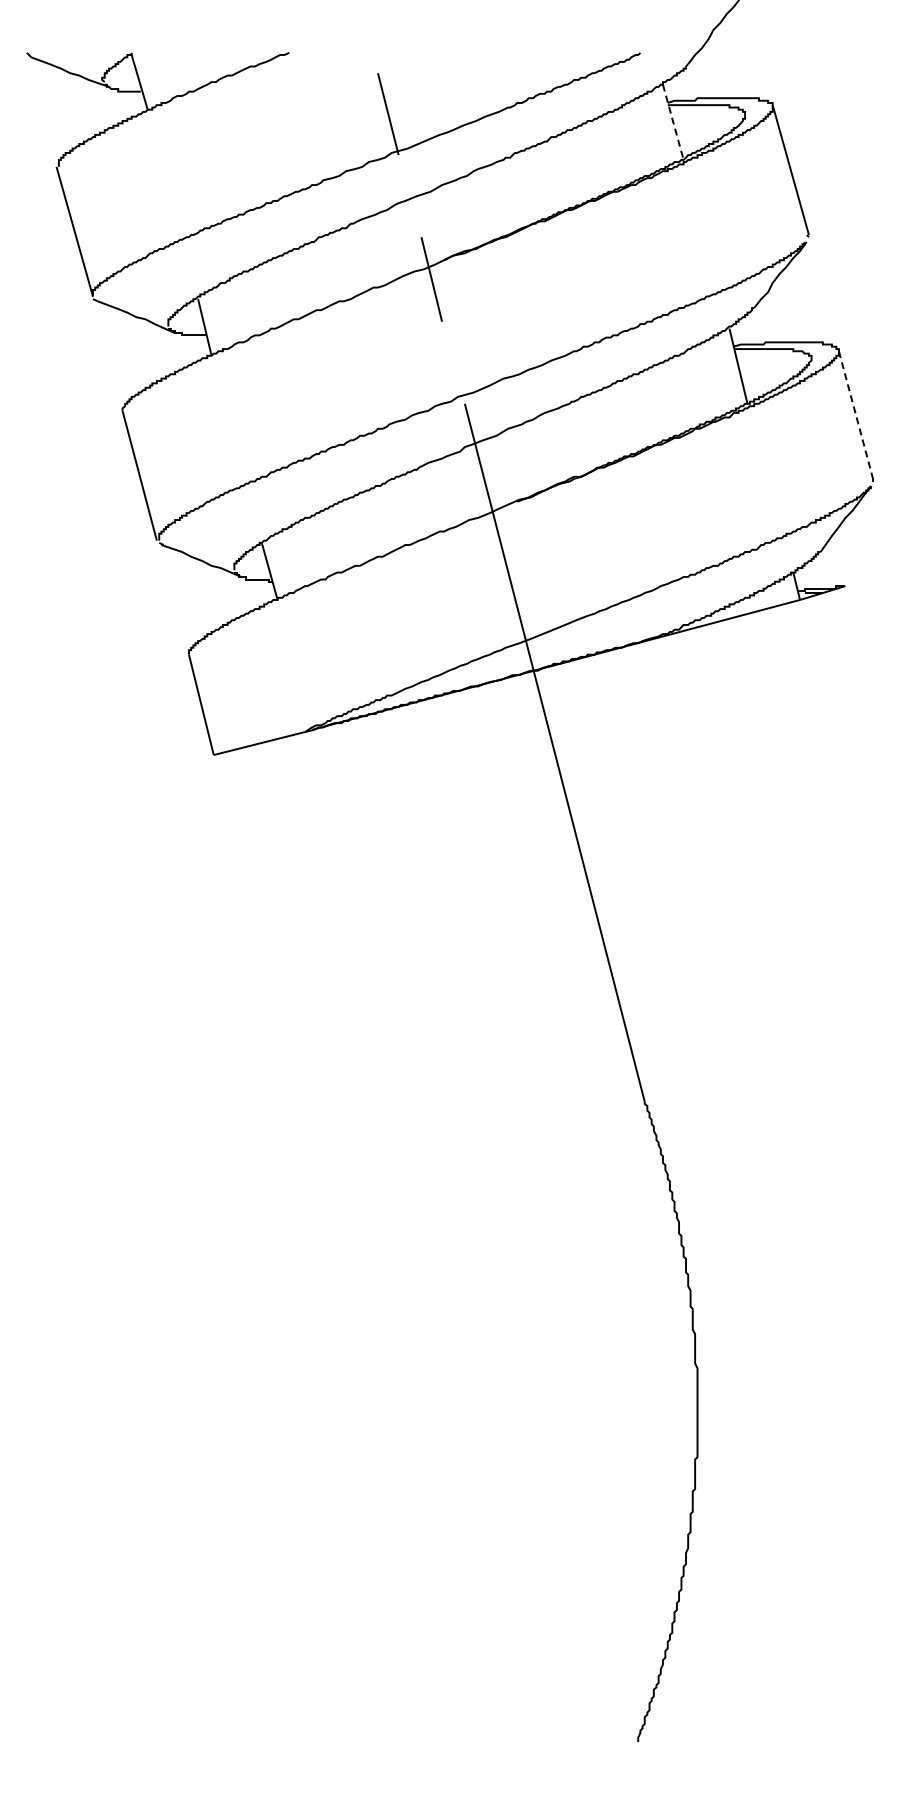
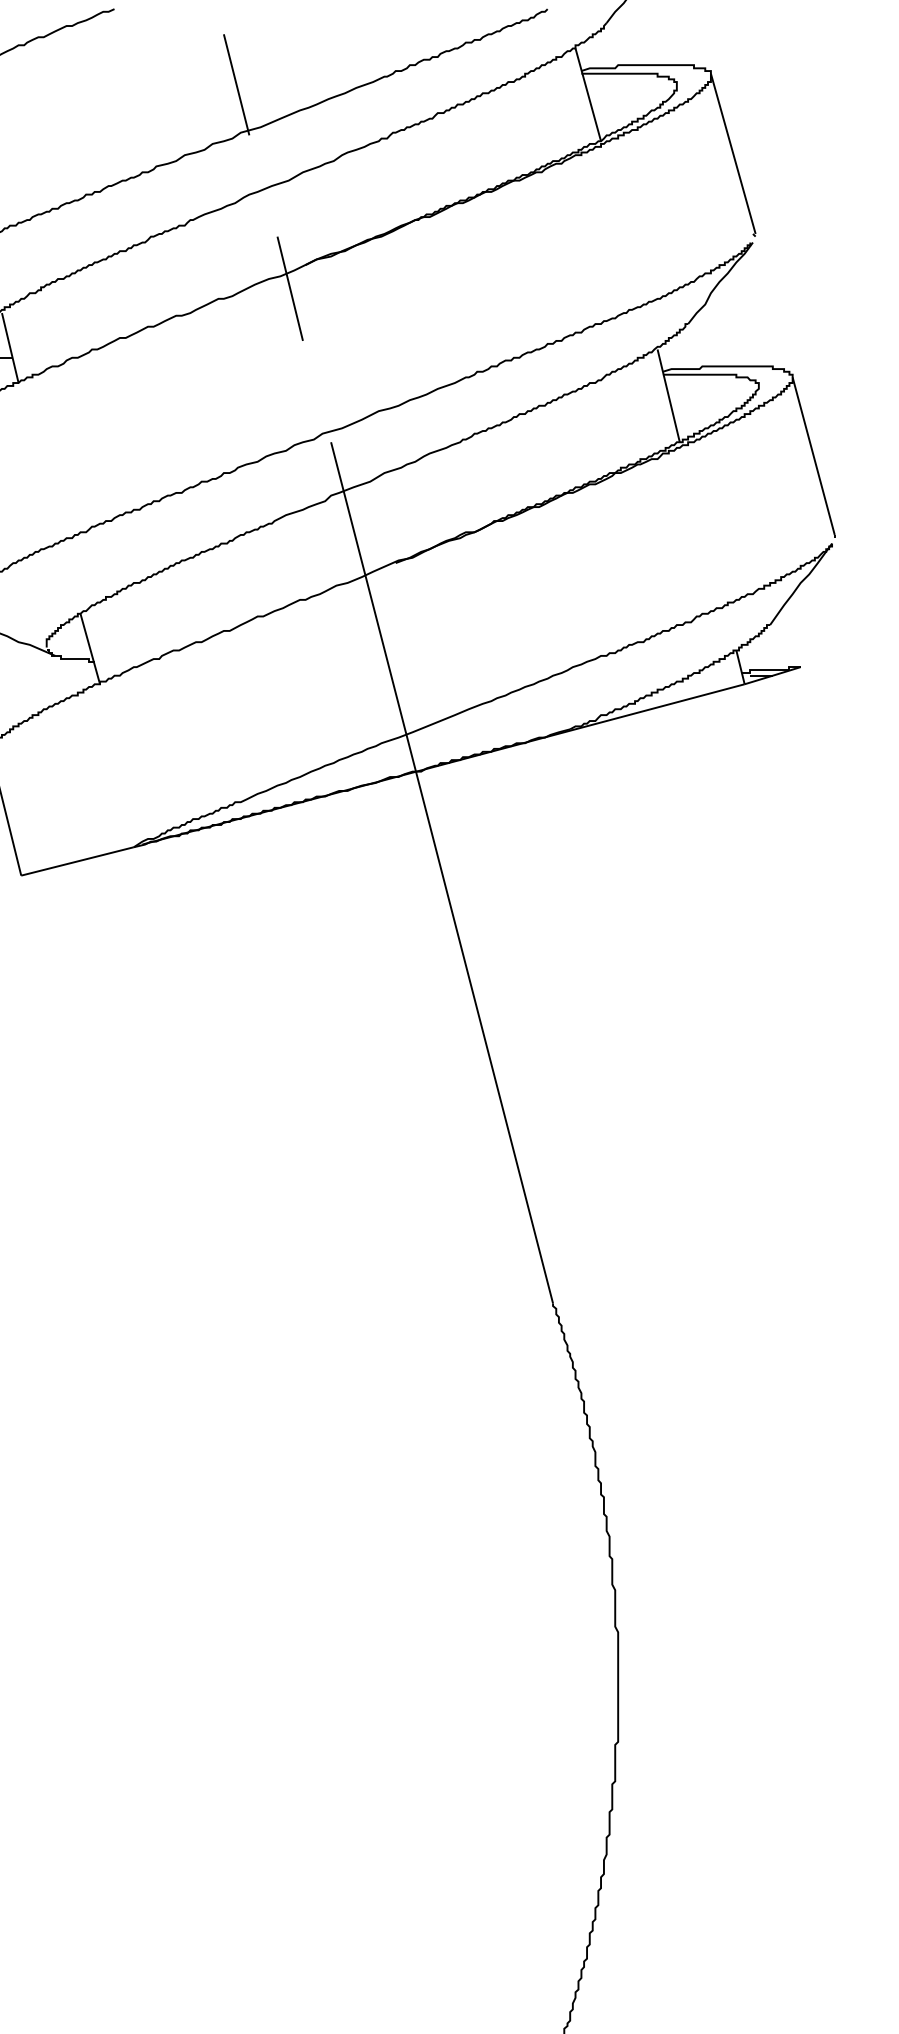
line: (673, 122) -> (588, 95), dashed -> solid
line: (856, 415) -> (814, 456), dashed -> solid

